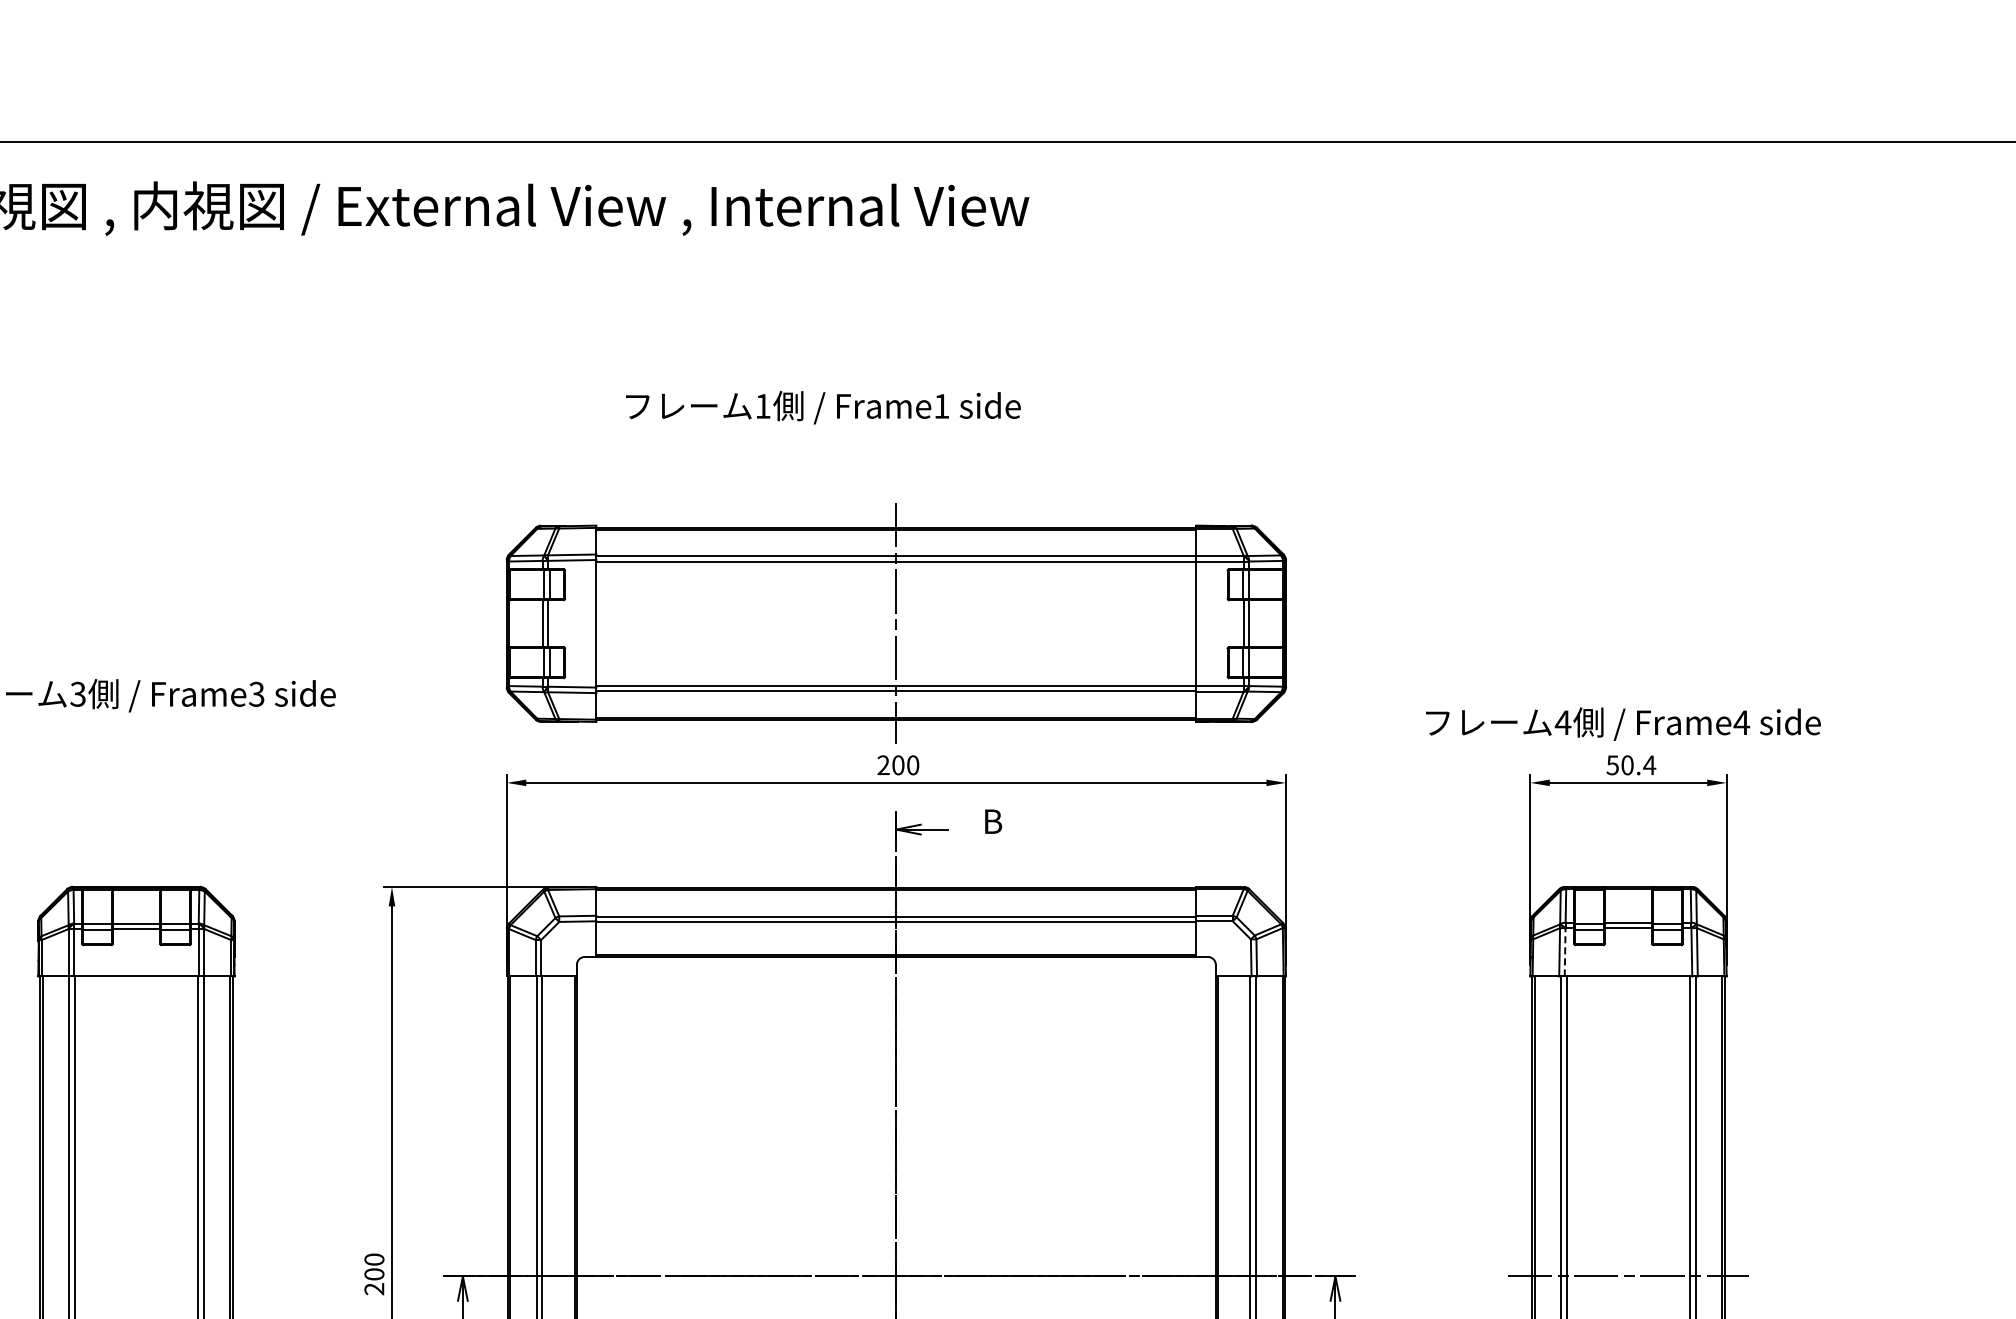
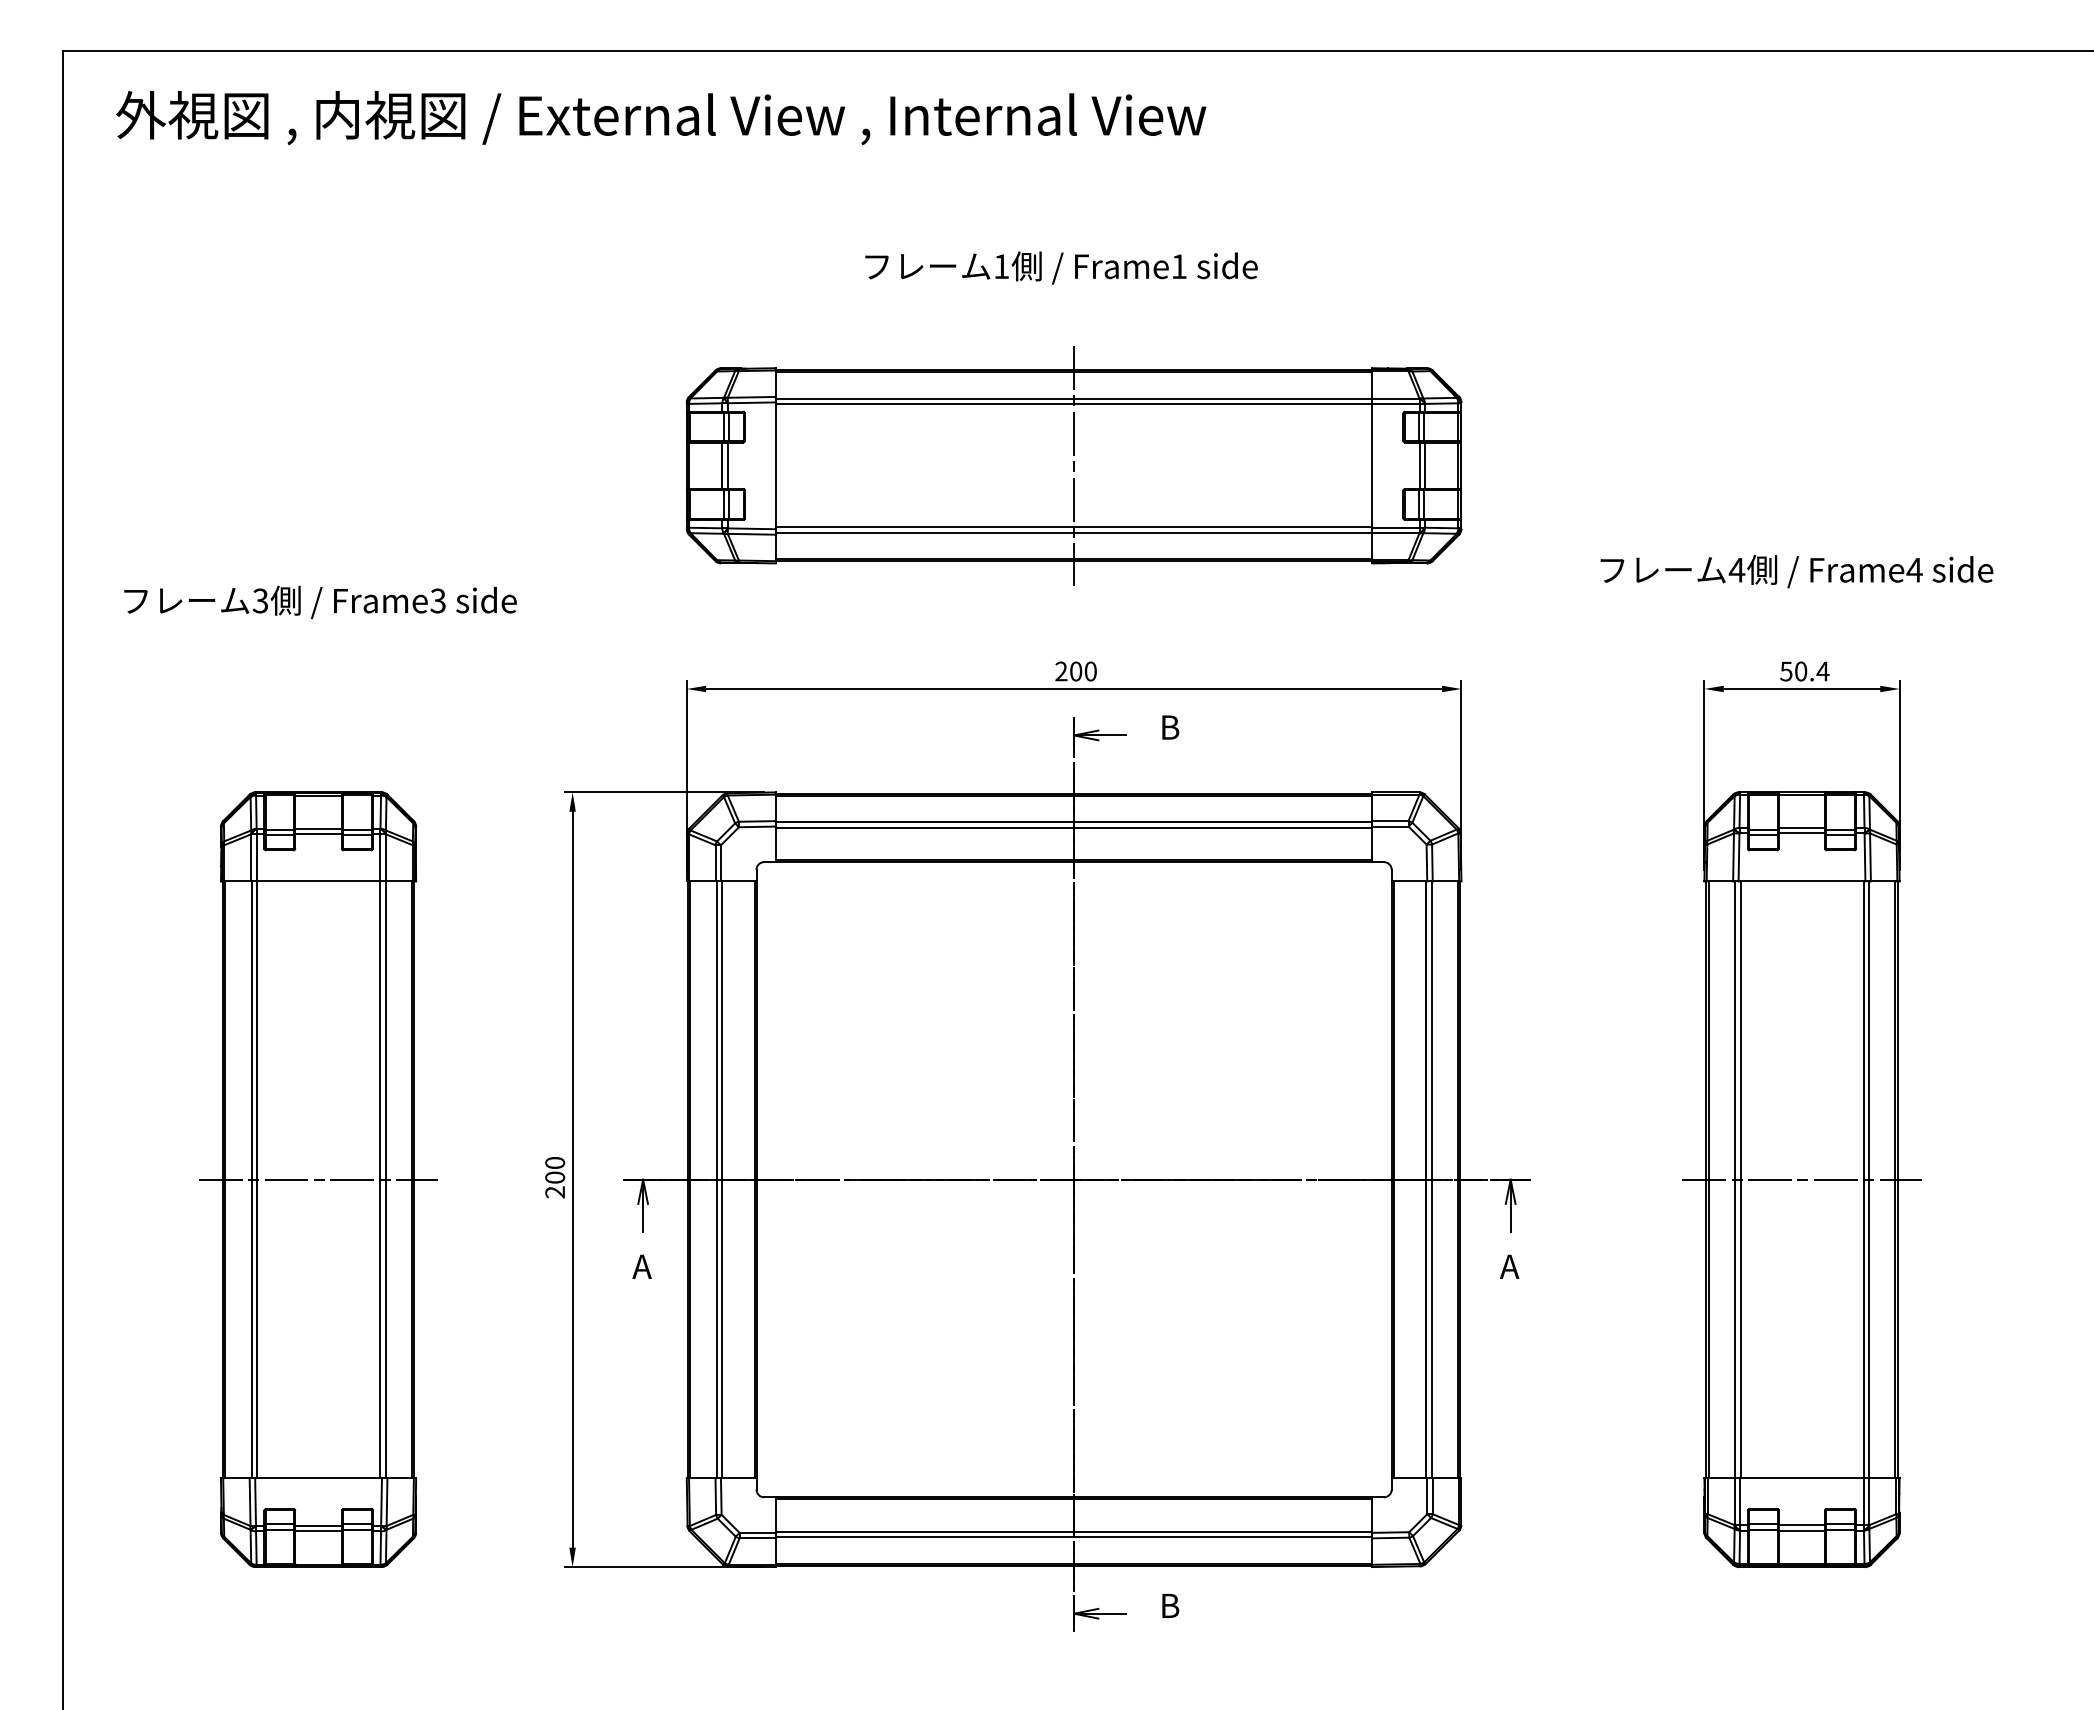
text: (823, 407) -> (1061, 267), moved
part: (895, 623) -> (1073, 465), moved
text: (1622, 724) -> (1796, 571), moved
line: (1565, 951) -> (1739, 856), dashed -> solid
line: (136, 1276) -> (318, 1179), added

